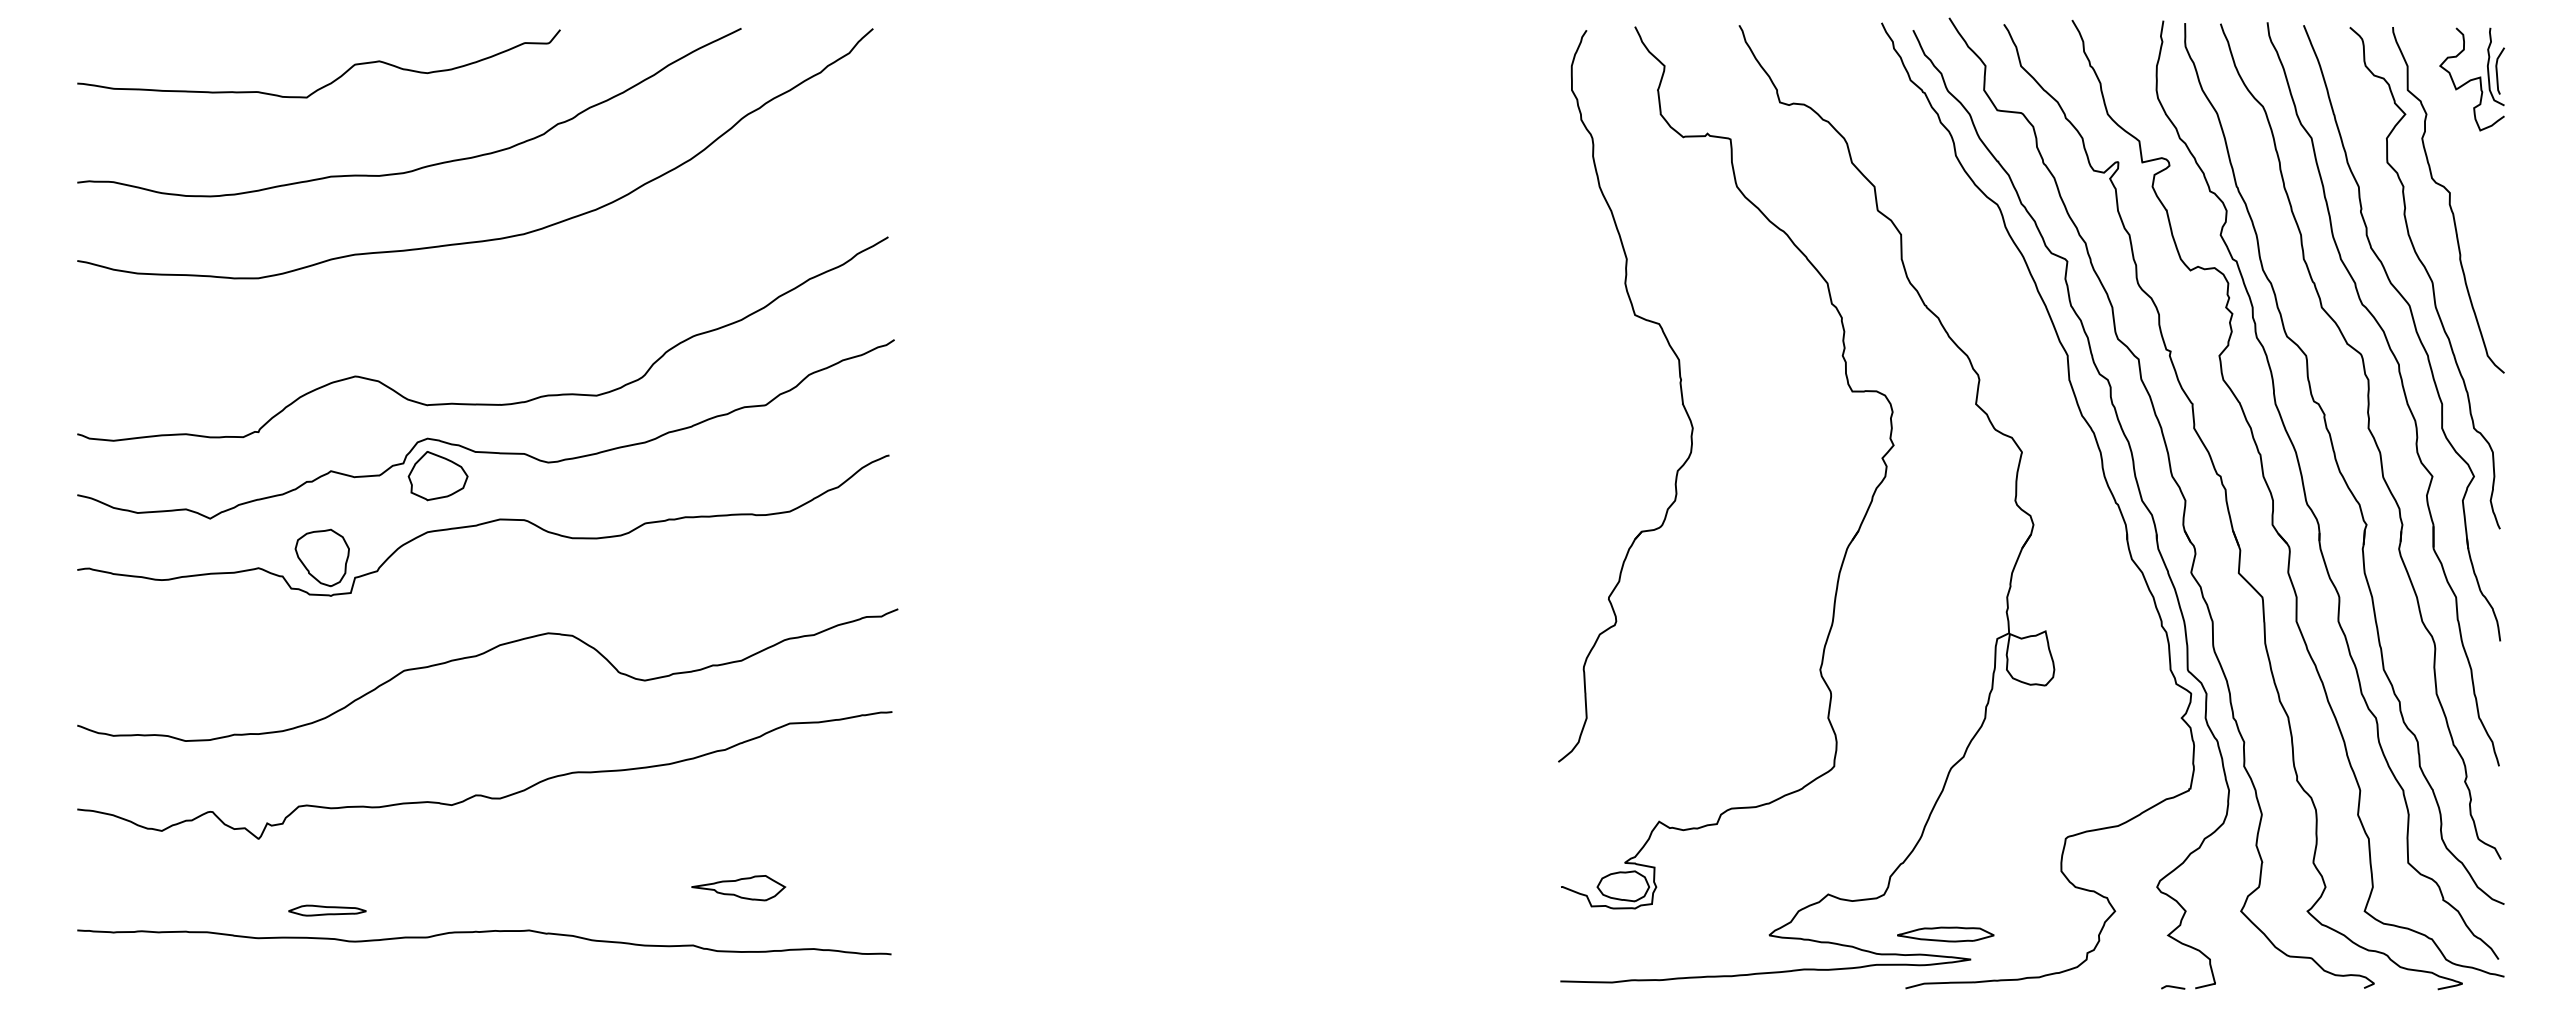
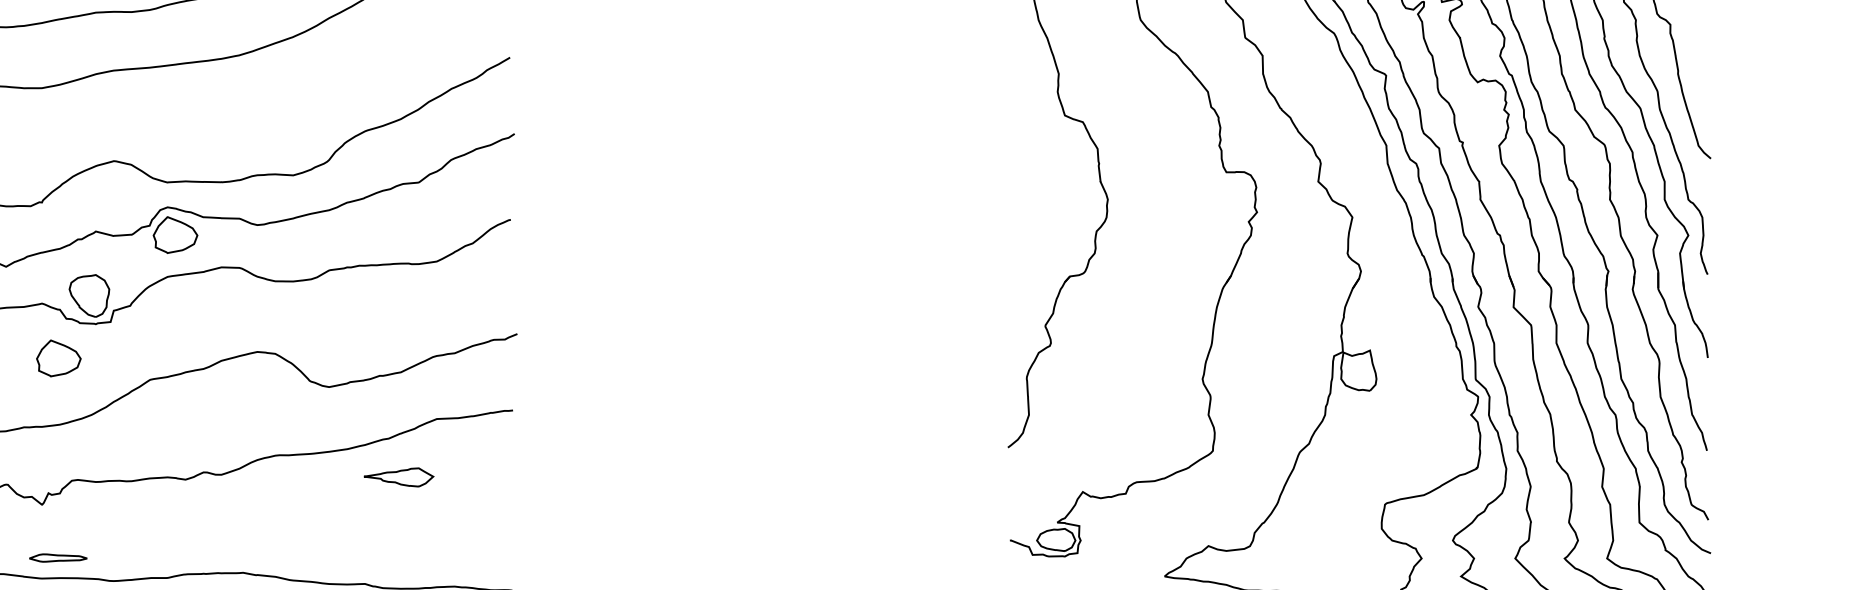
part: (280, 642) -> (58, 358), added
part: (738, 888) -> (398, 477), moved
part: (327, 910) -> (58, 557), moved
part: (1945, 934) -> (1295, 575), removed

